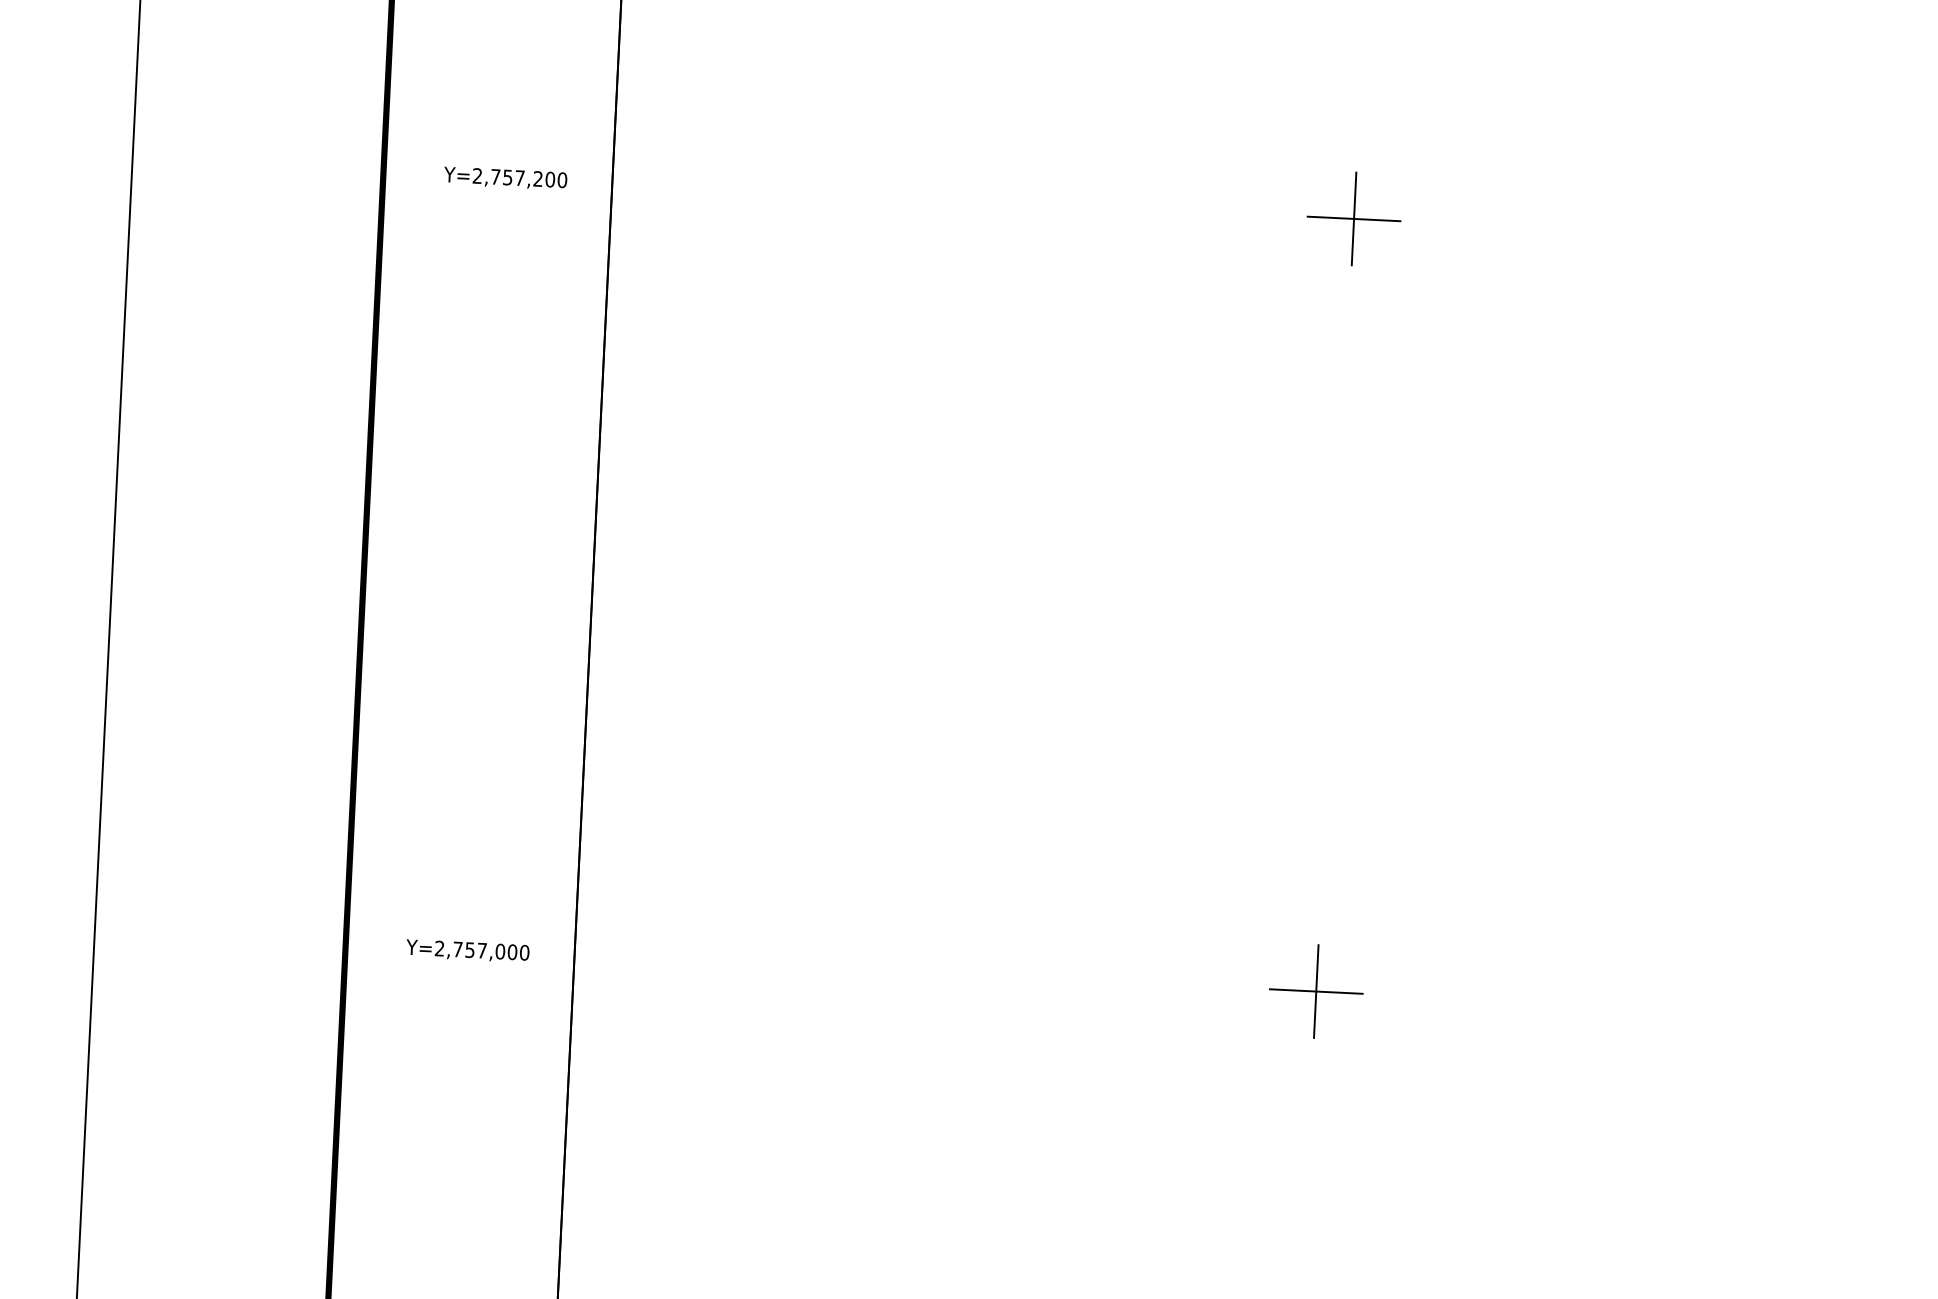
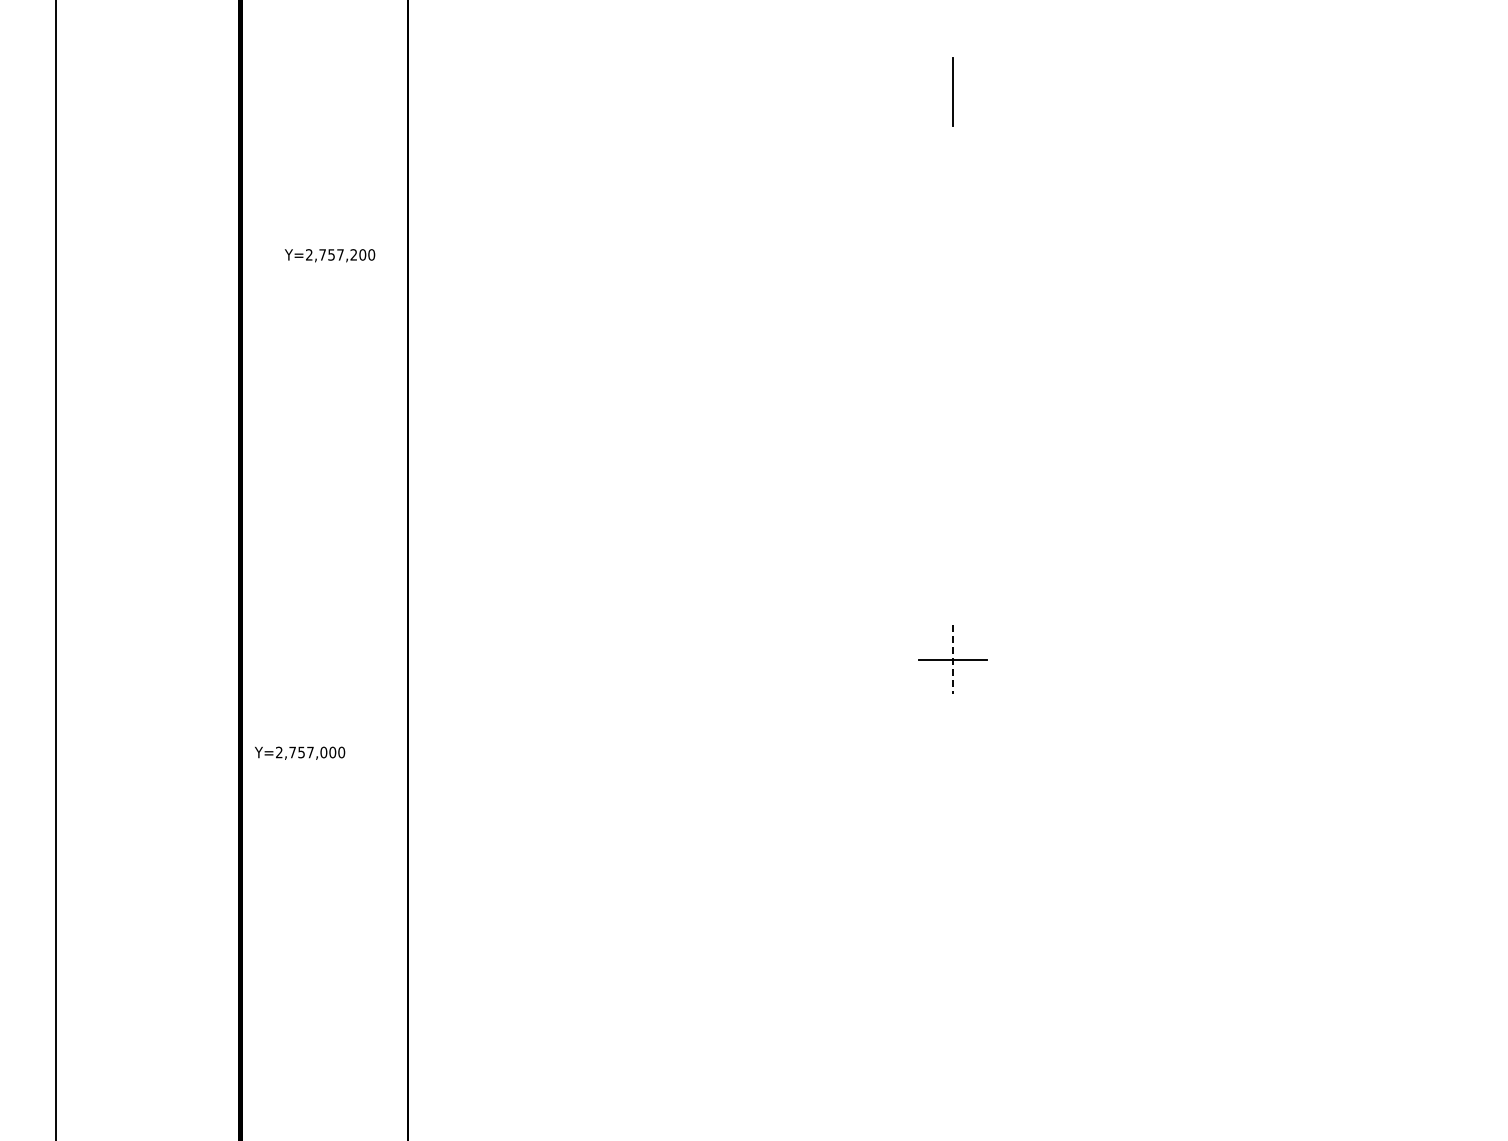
text: (504, 178) -> (329, 255), moved
line: (1354, 218) -> (953, 91), removed
text: (468, 950) -> (300, 752), moved
line: (1316, 992) -> (953, 660), solid -> dashed

